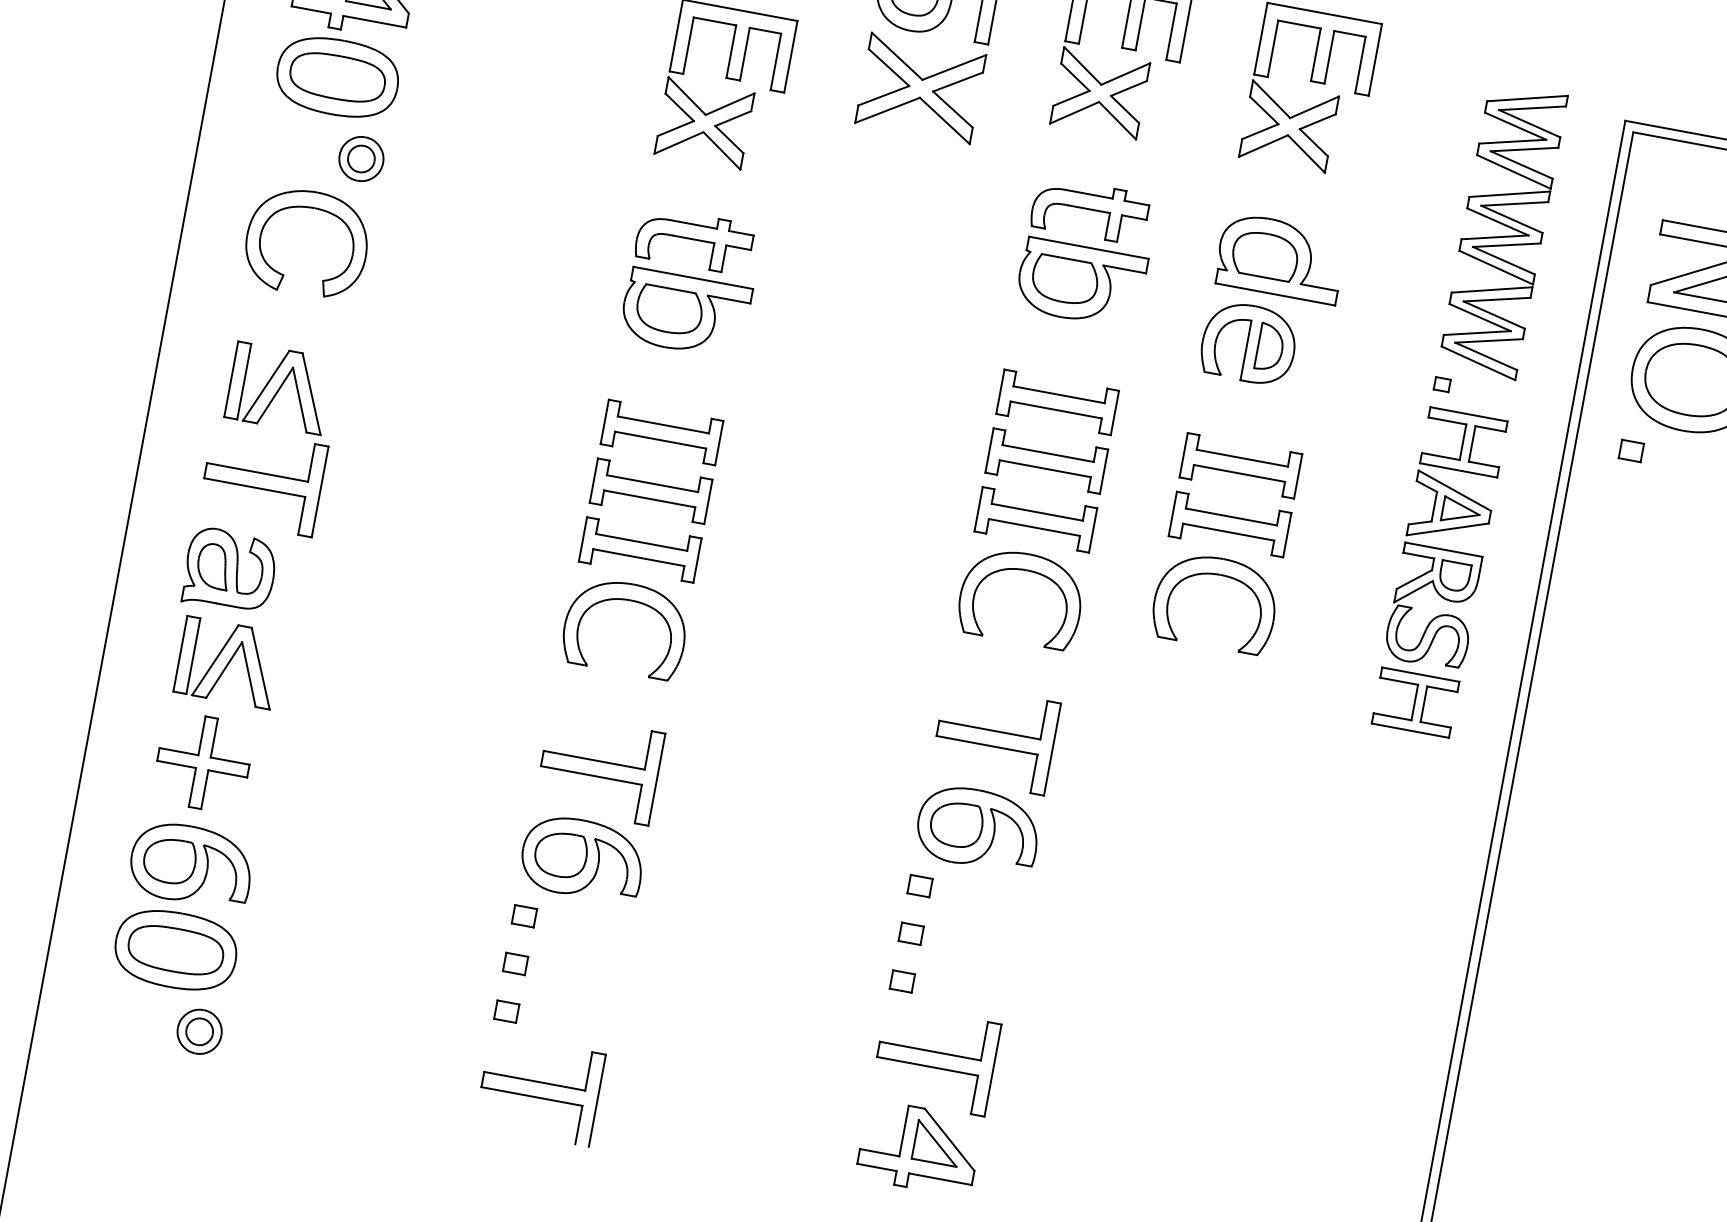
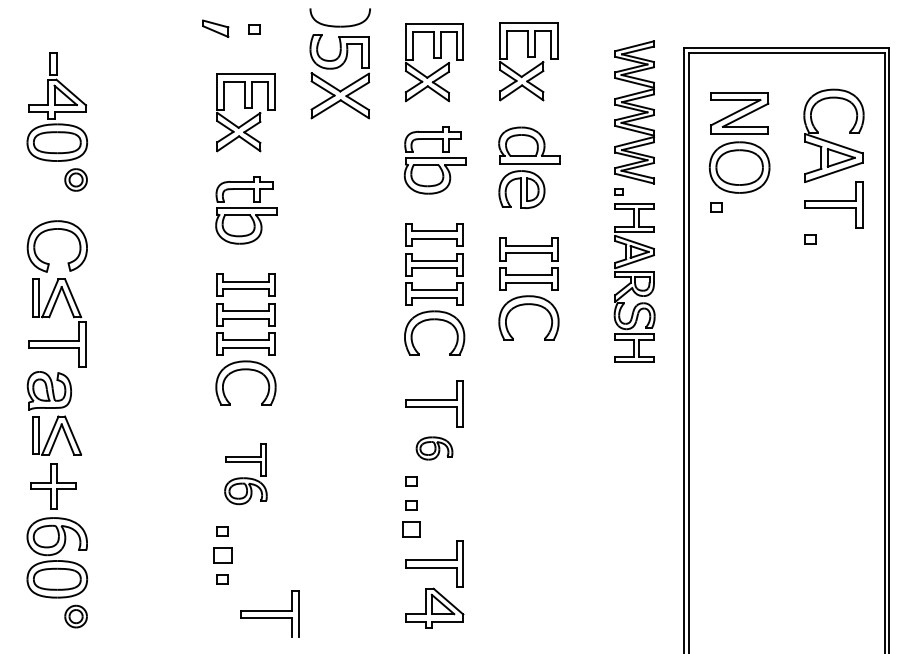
part: (305, 209) -> (53, 230), moved
part: (591, 808) -> (245, 473), size x0.7
part: (978, 828) -> (434, 448), size x0.6
part: (514, 963) -> (222, 555), size x1.6
part: (902, 981) -> (411, 529), size x1.6
part: (539, 1088) -> (269, 613), moved

